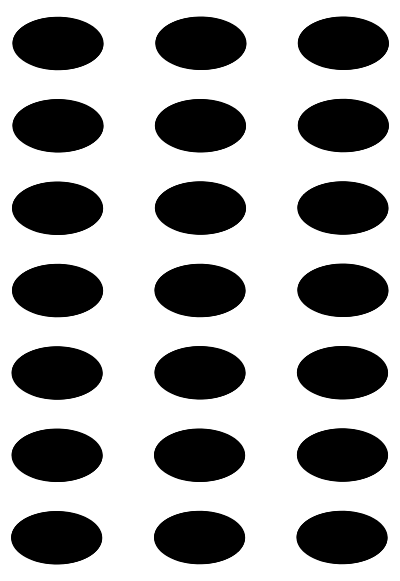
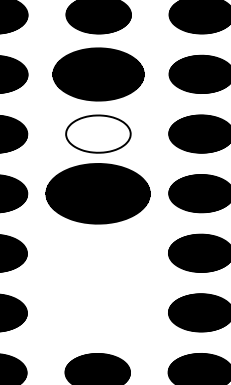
part: (199, 125) -> (97, 74), size x1.4
hatch: (200, 207) -> (98, 133), removed
part: (199, 290) -> (97, 193), size x1.6
part: (199, 372) -> (97, 253), removed
part: (199, 454) -> (97, 312), removed

